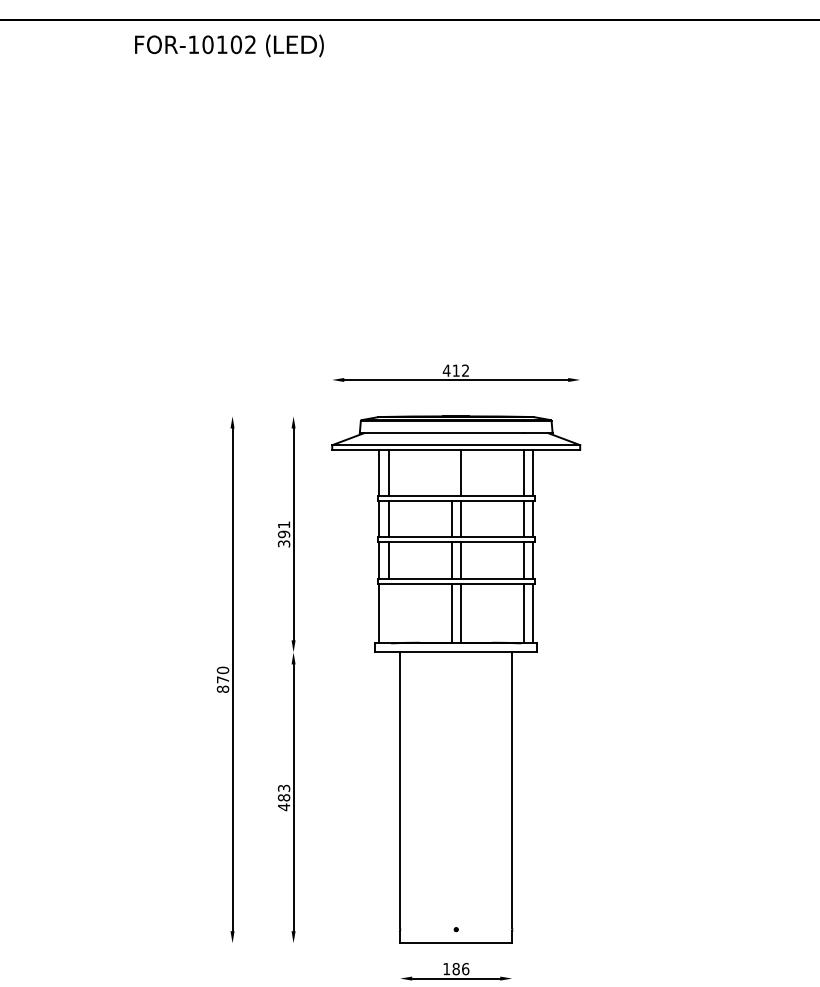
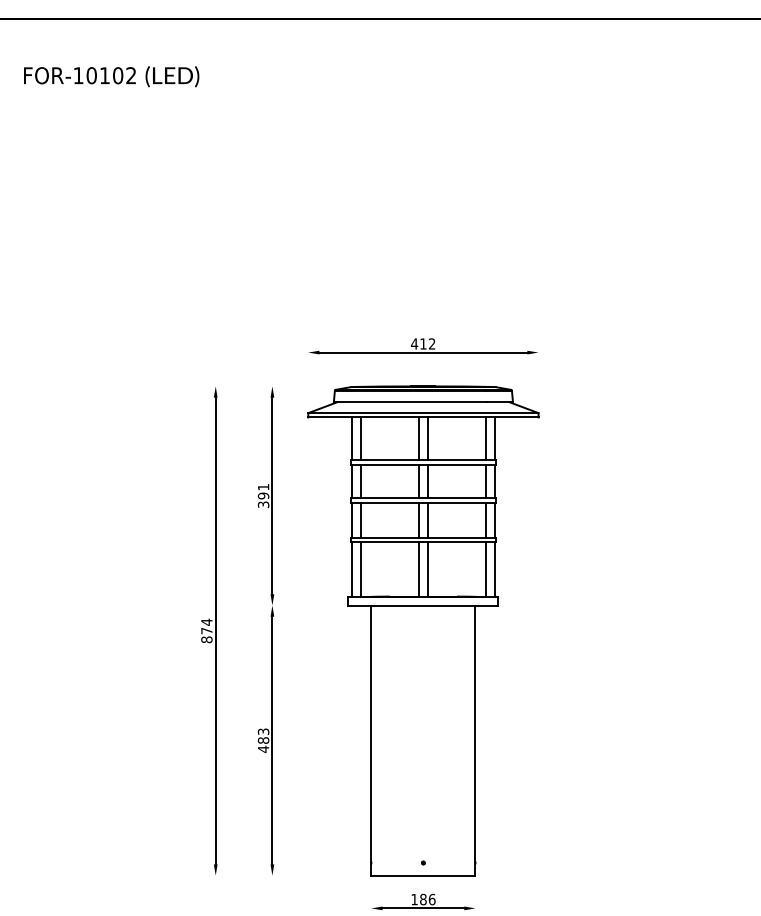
text: (229, 45) -> (111, 76), moved
line: (451, 472) -> (419, 438), added
line: (388, 613) -> (360, 569), added
text: (222, 670) -> (206, 622), 870 -> 874

